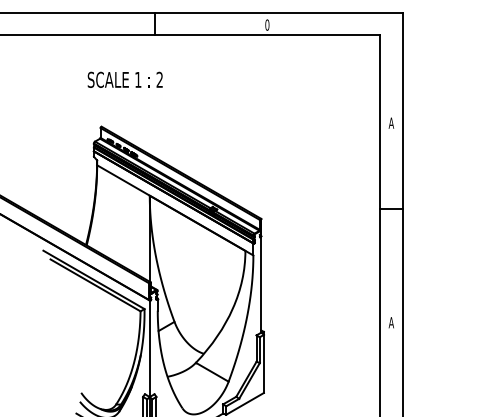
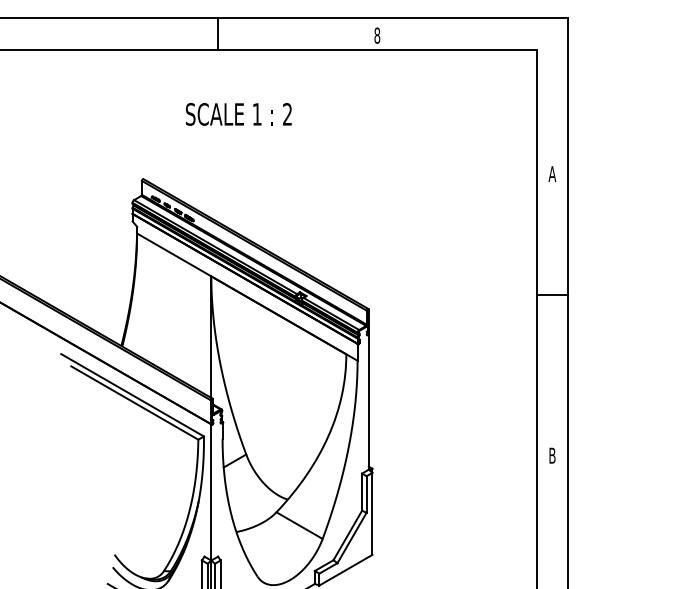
text: (267, 24) -> (377, 34), 0 -> 8
text: (124, 79) -> (237, 113), moved
text: (390, 322) -> (551, 455), A -> B

